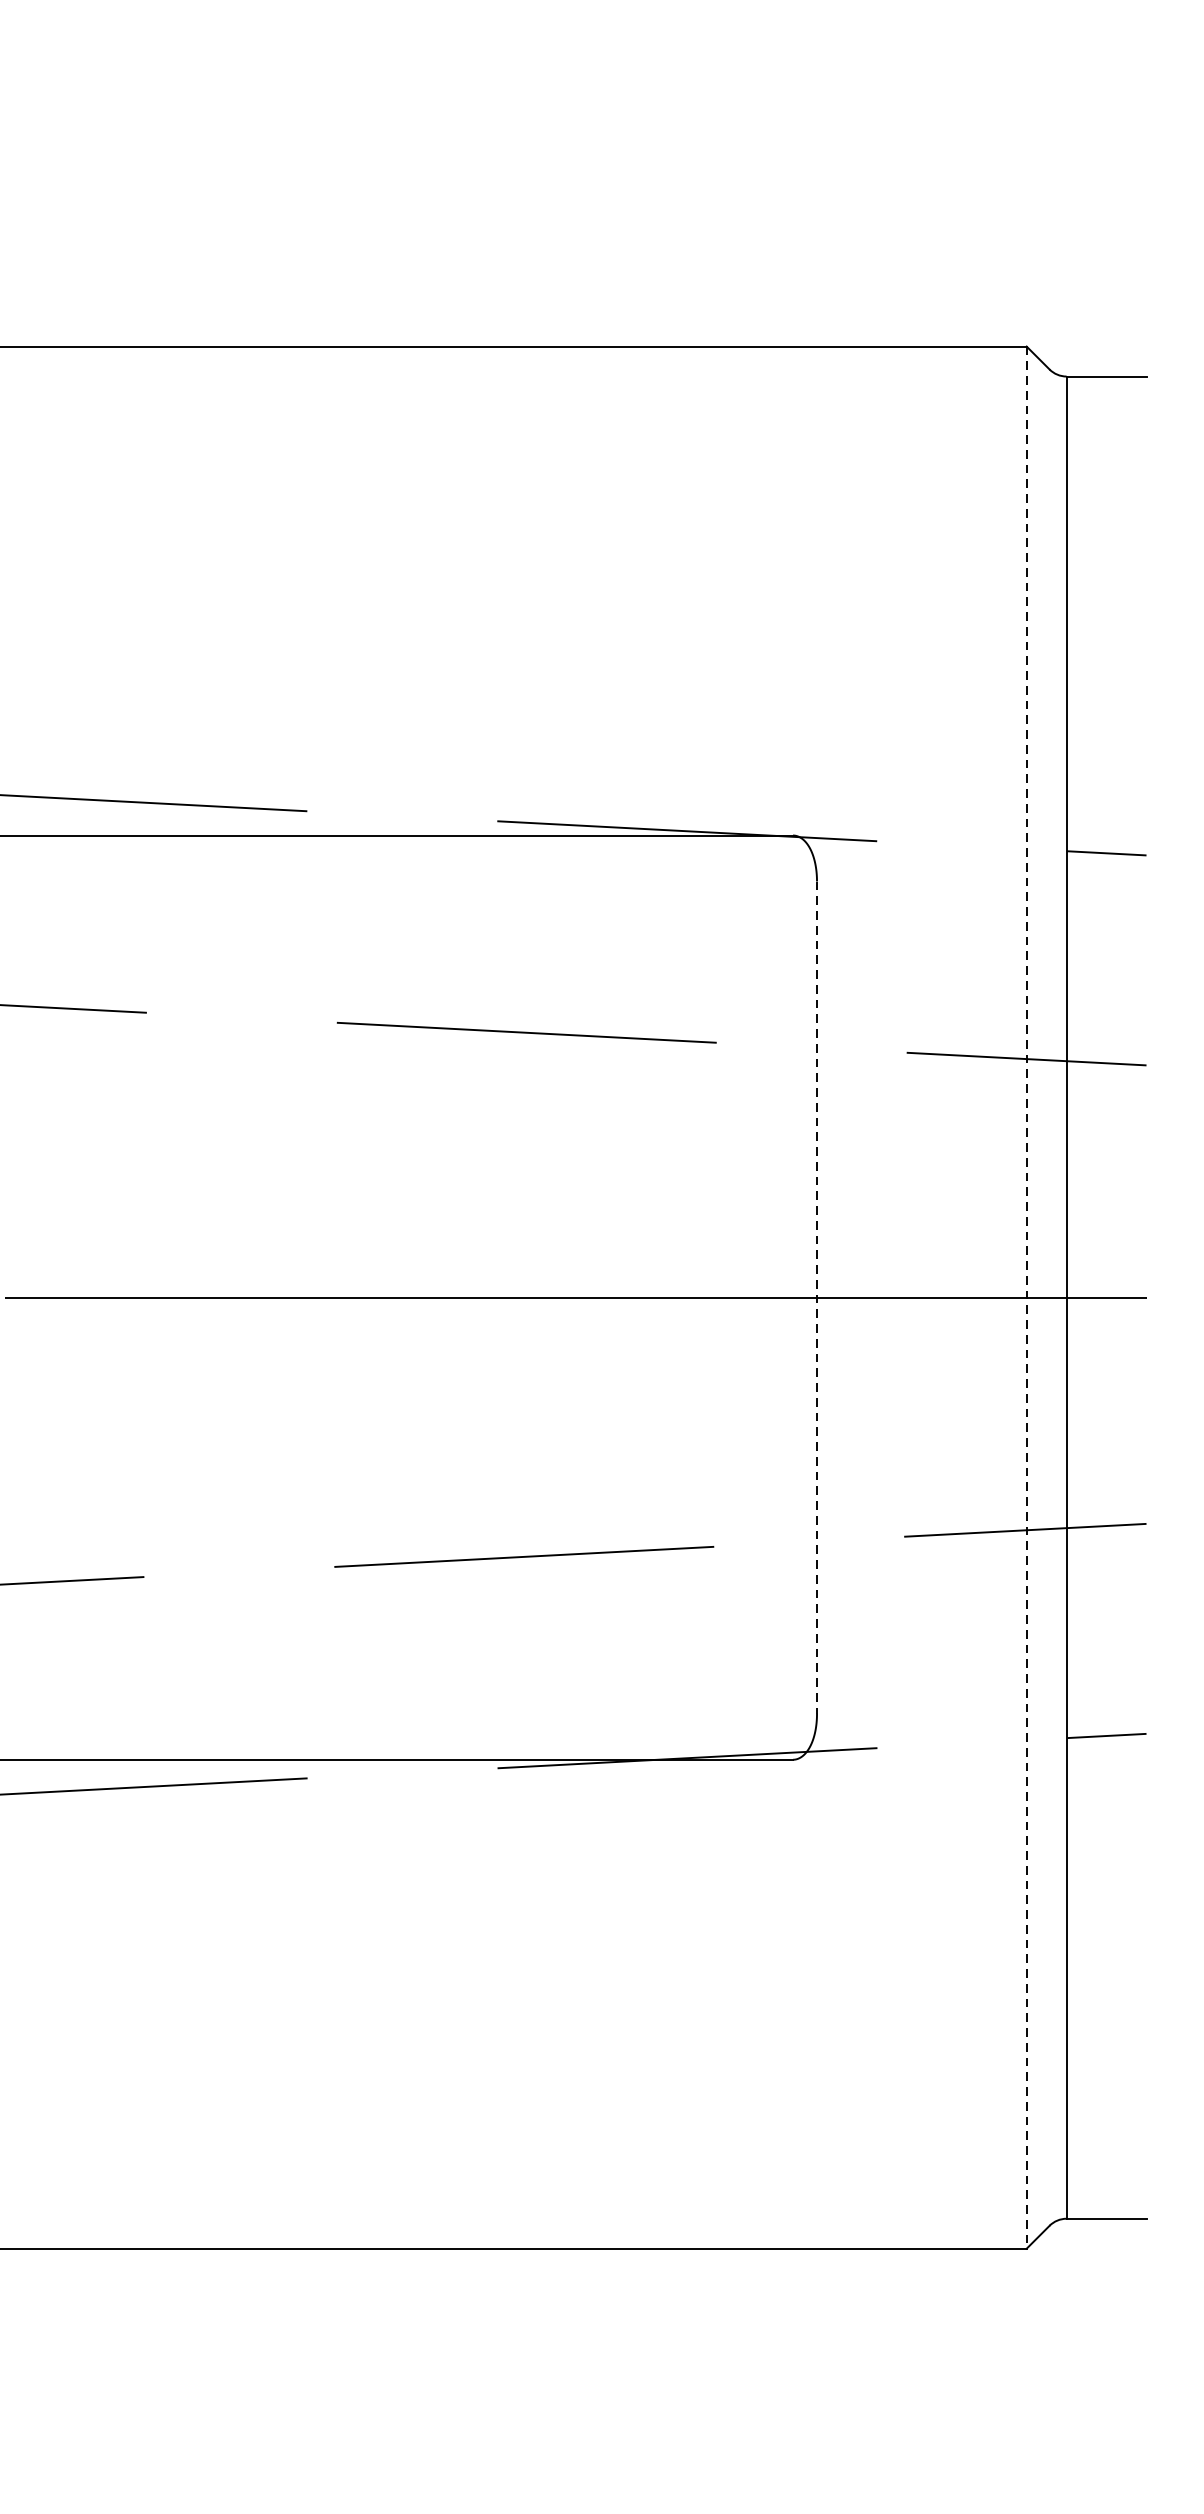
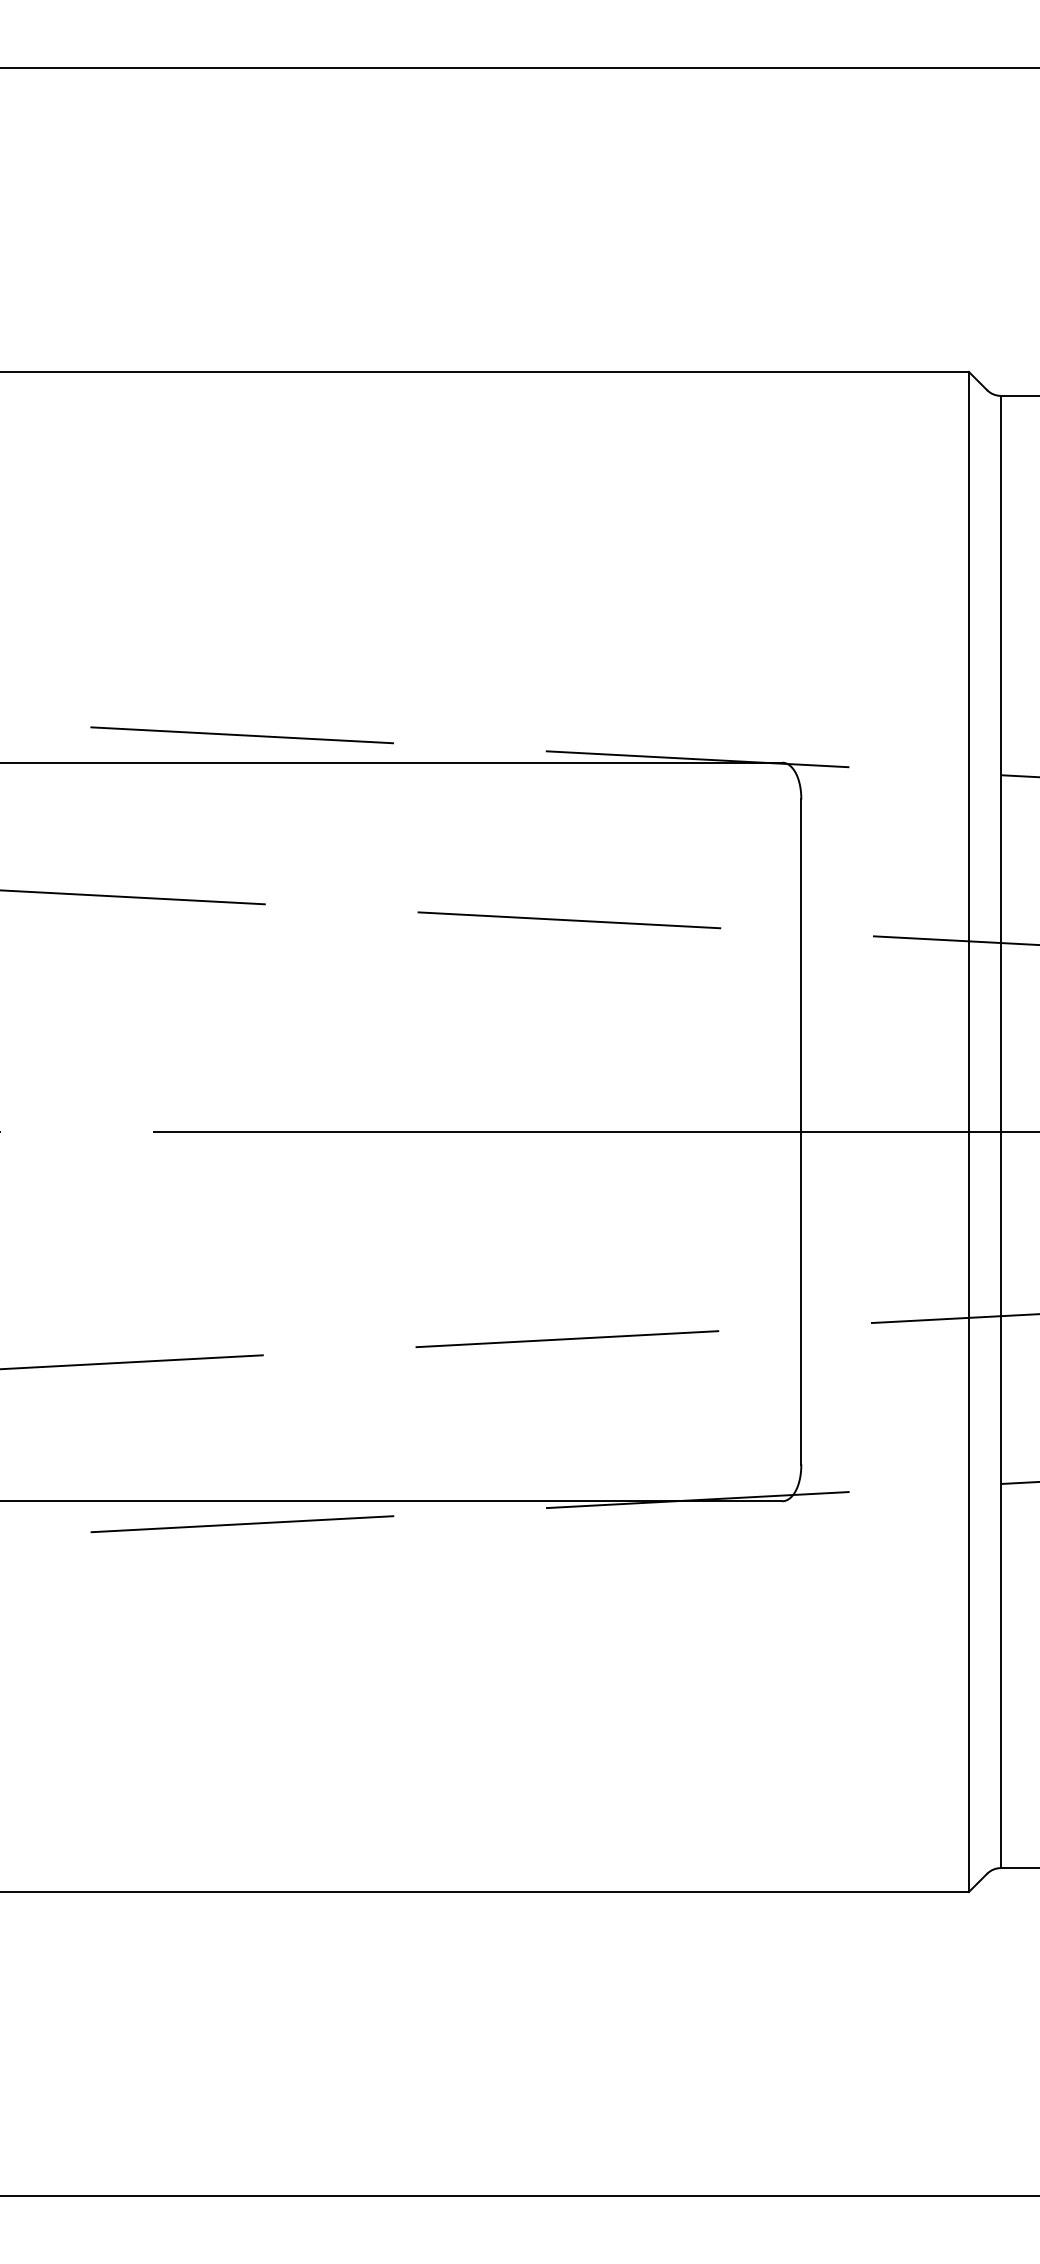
line: (817, 1298) -> (801, 1132), dashed -> solid
line: (1026, 1298) -> (968, 1132), dashed -> solid

